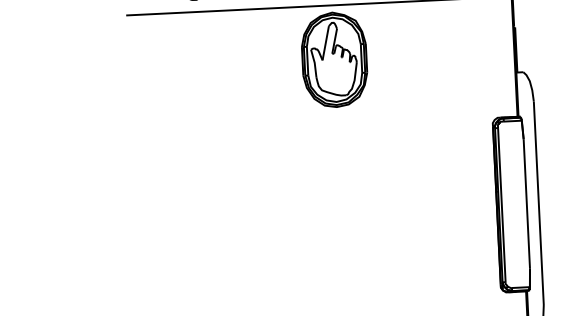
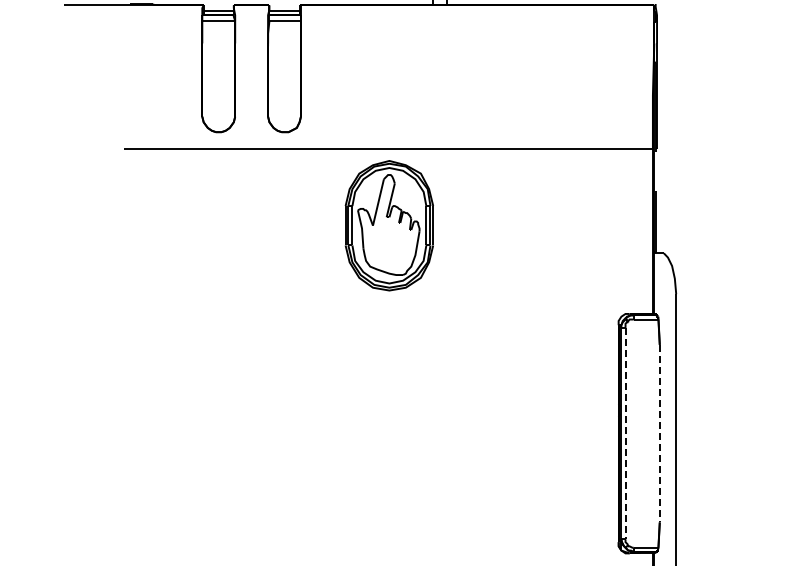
part: (333, 59) -> (388, 225), moved
line: (526, 203) -> (659, 433), solid -> dashed
line: (501, 205) -> (625, 433), solid -> dashed

